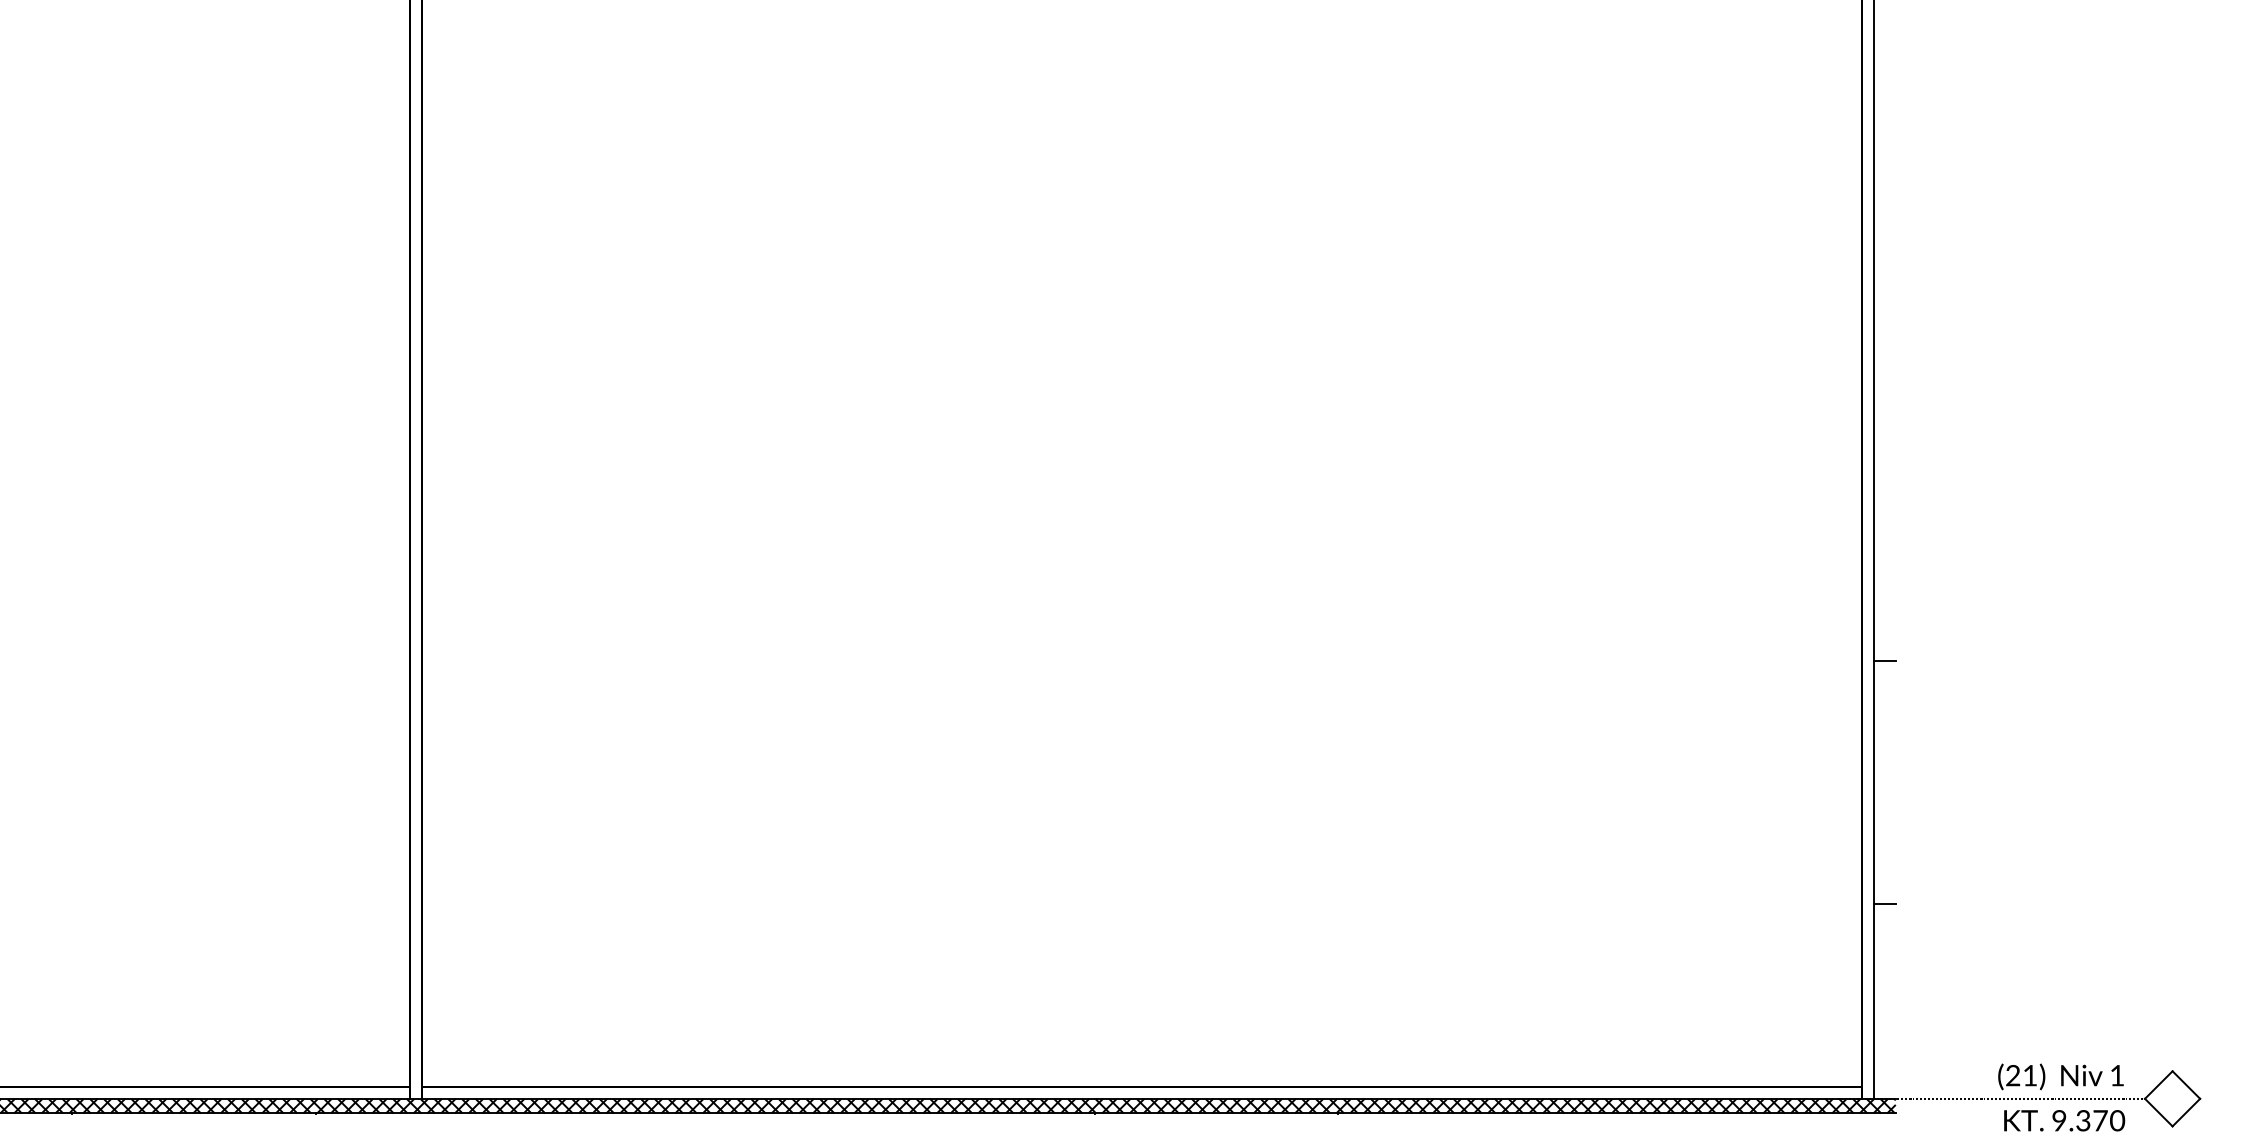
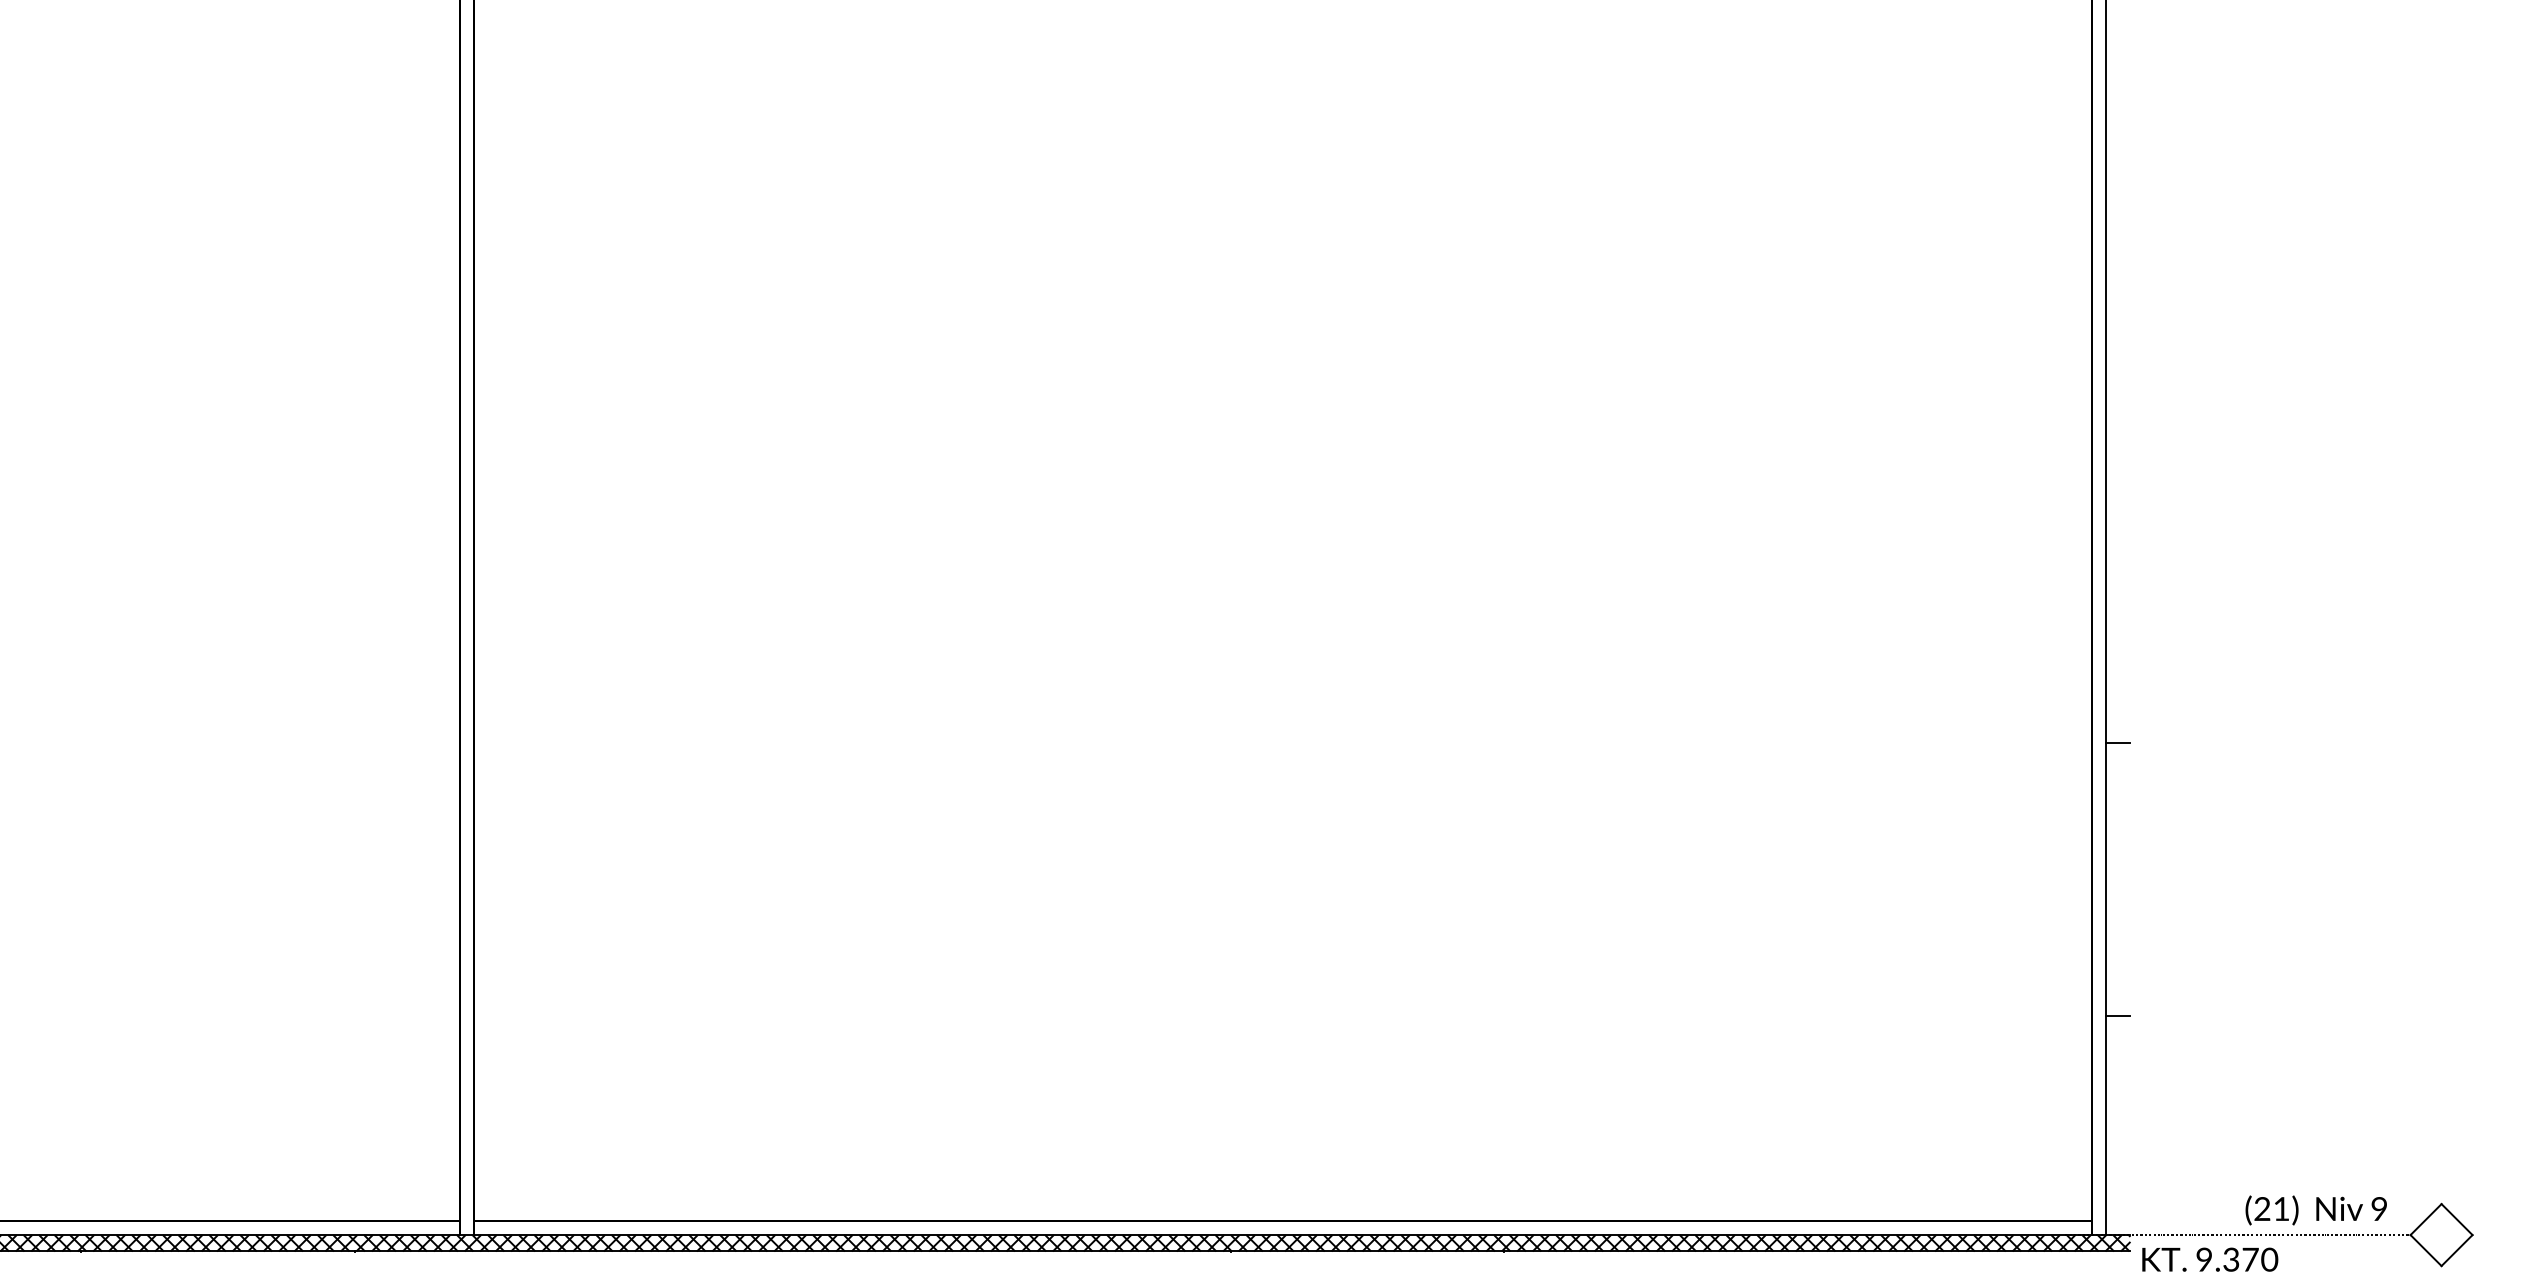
text: (2116, 1075) -> (2378, 1208), 1 -> 9
text: (2064, 1120) -> (2210, 1259), moved

